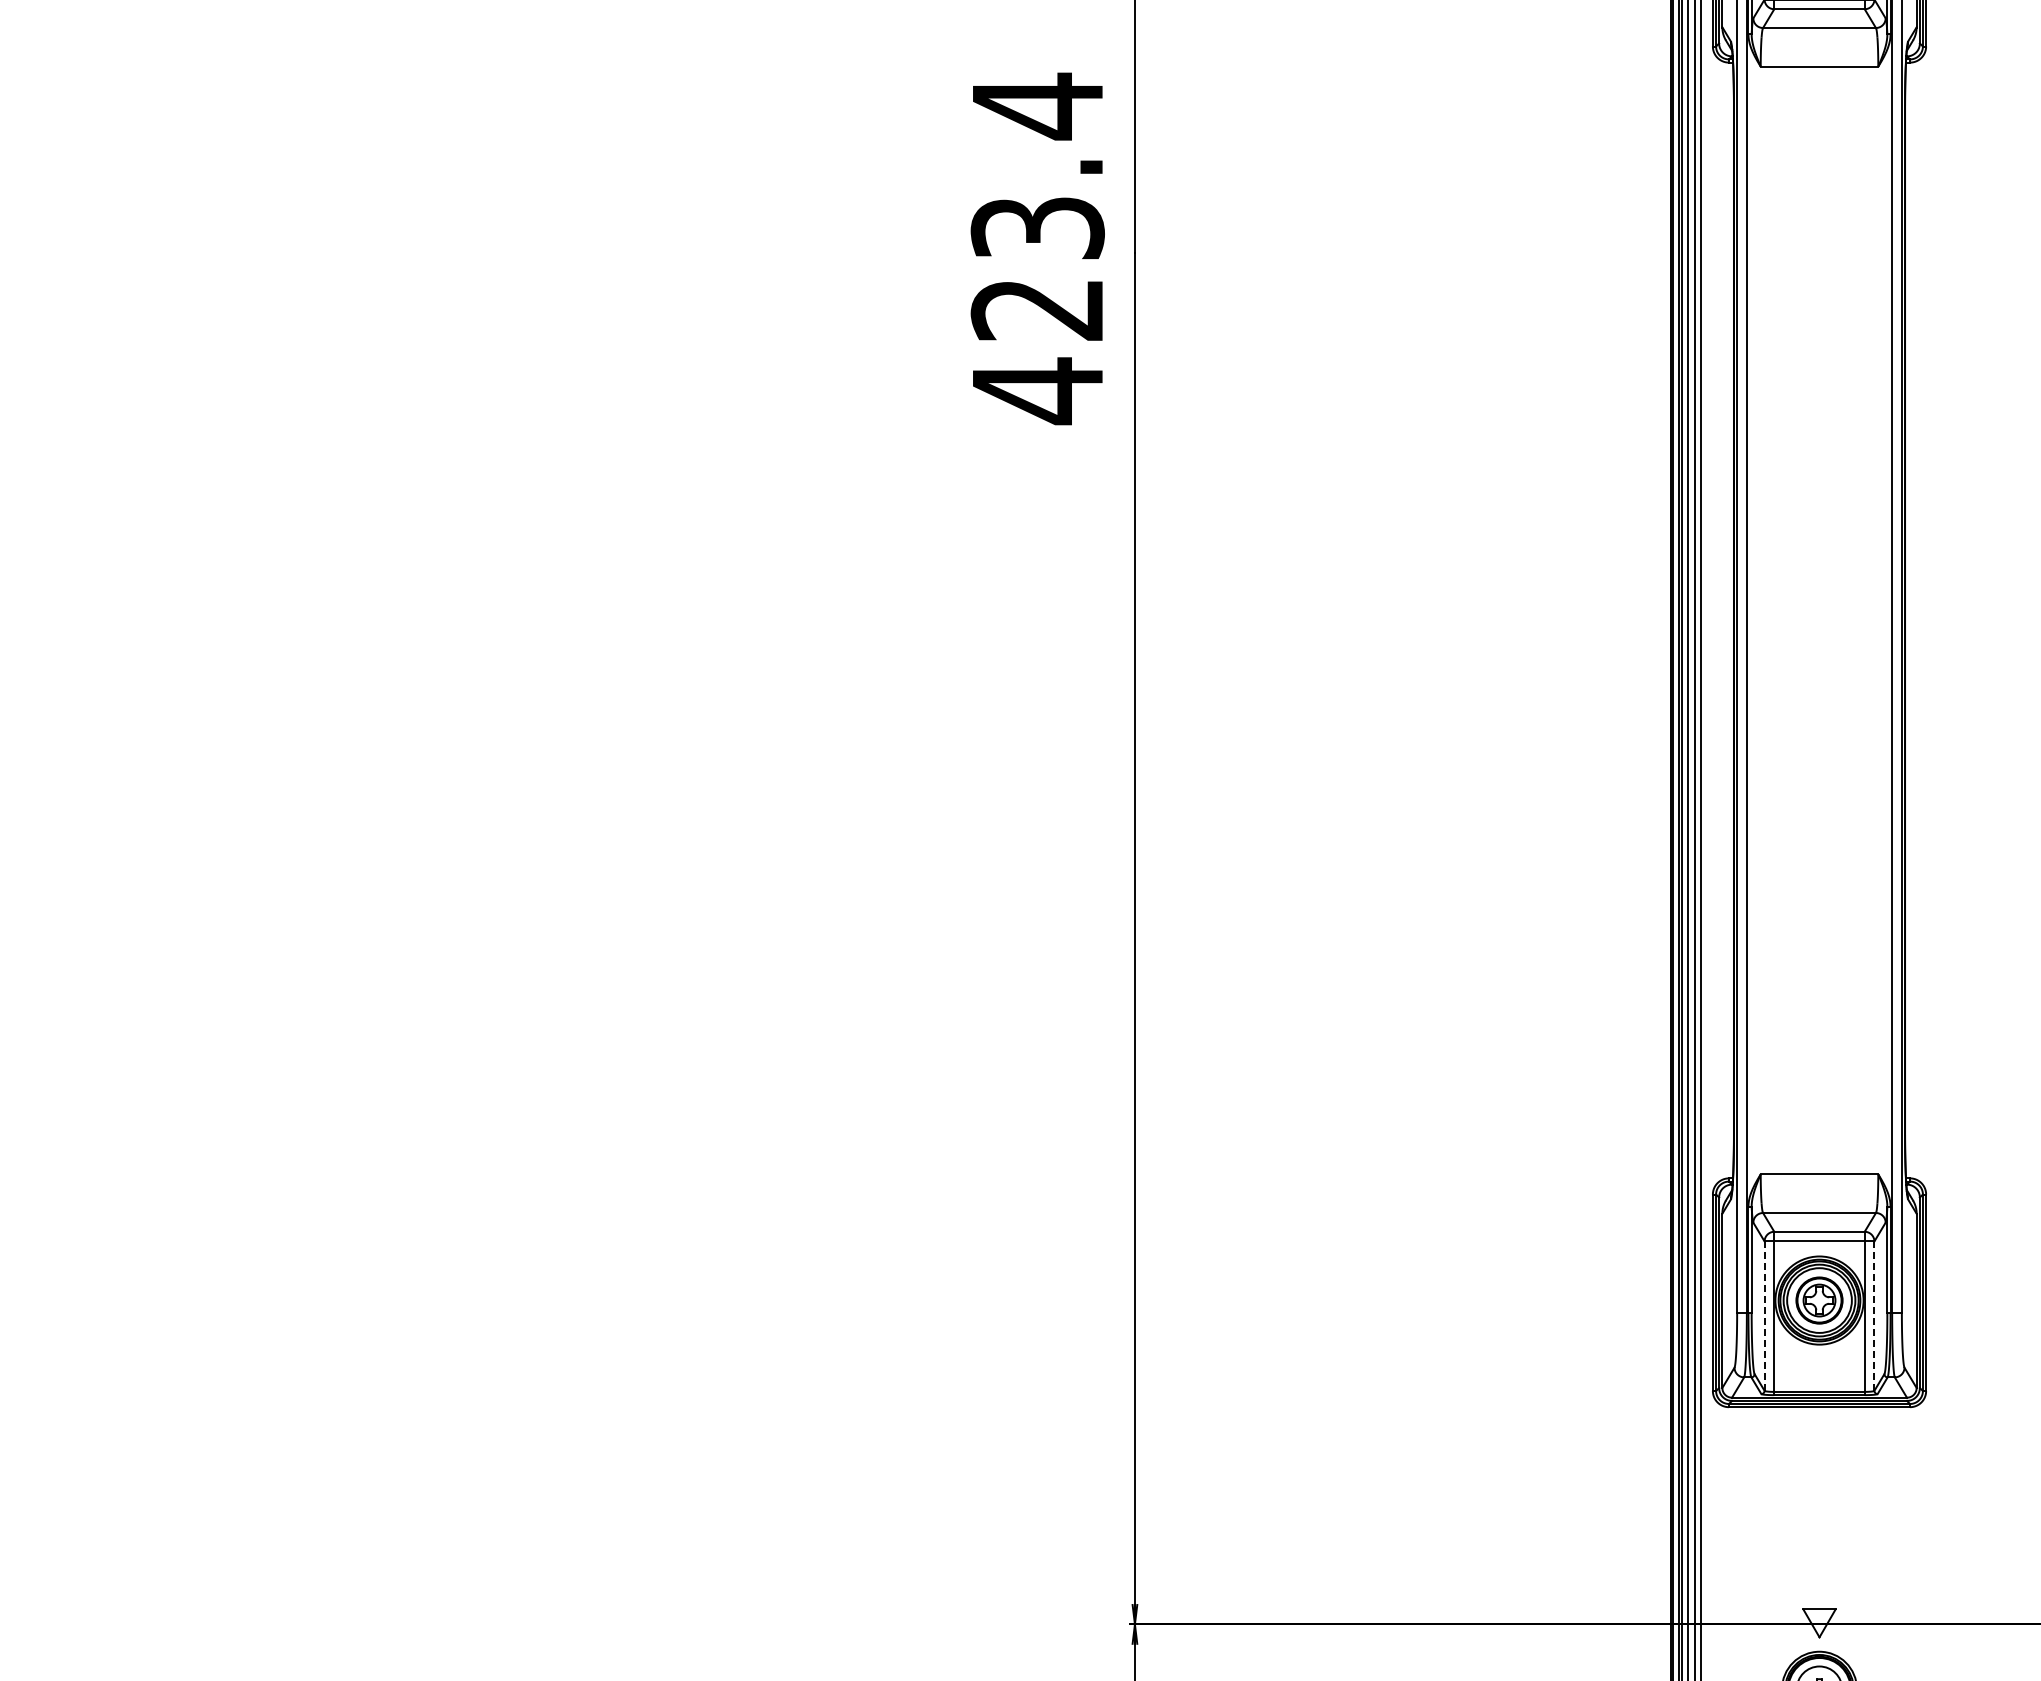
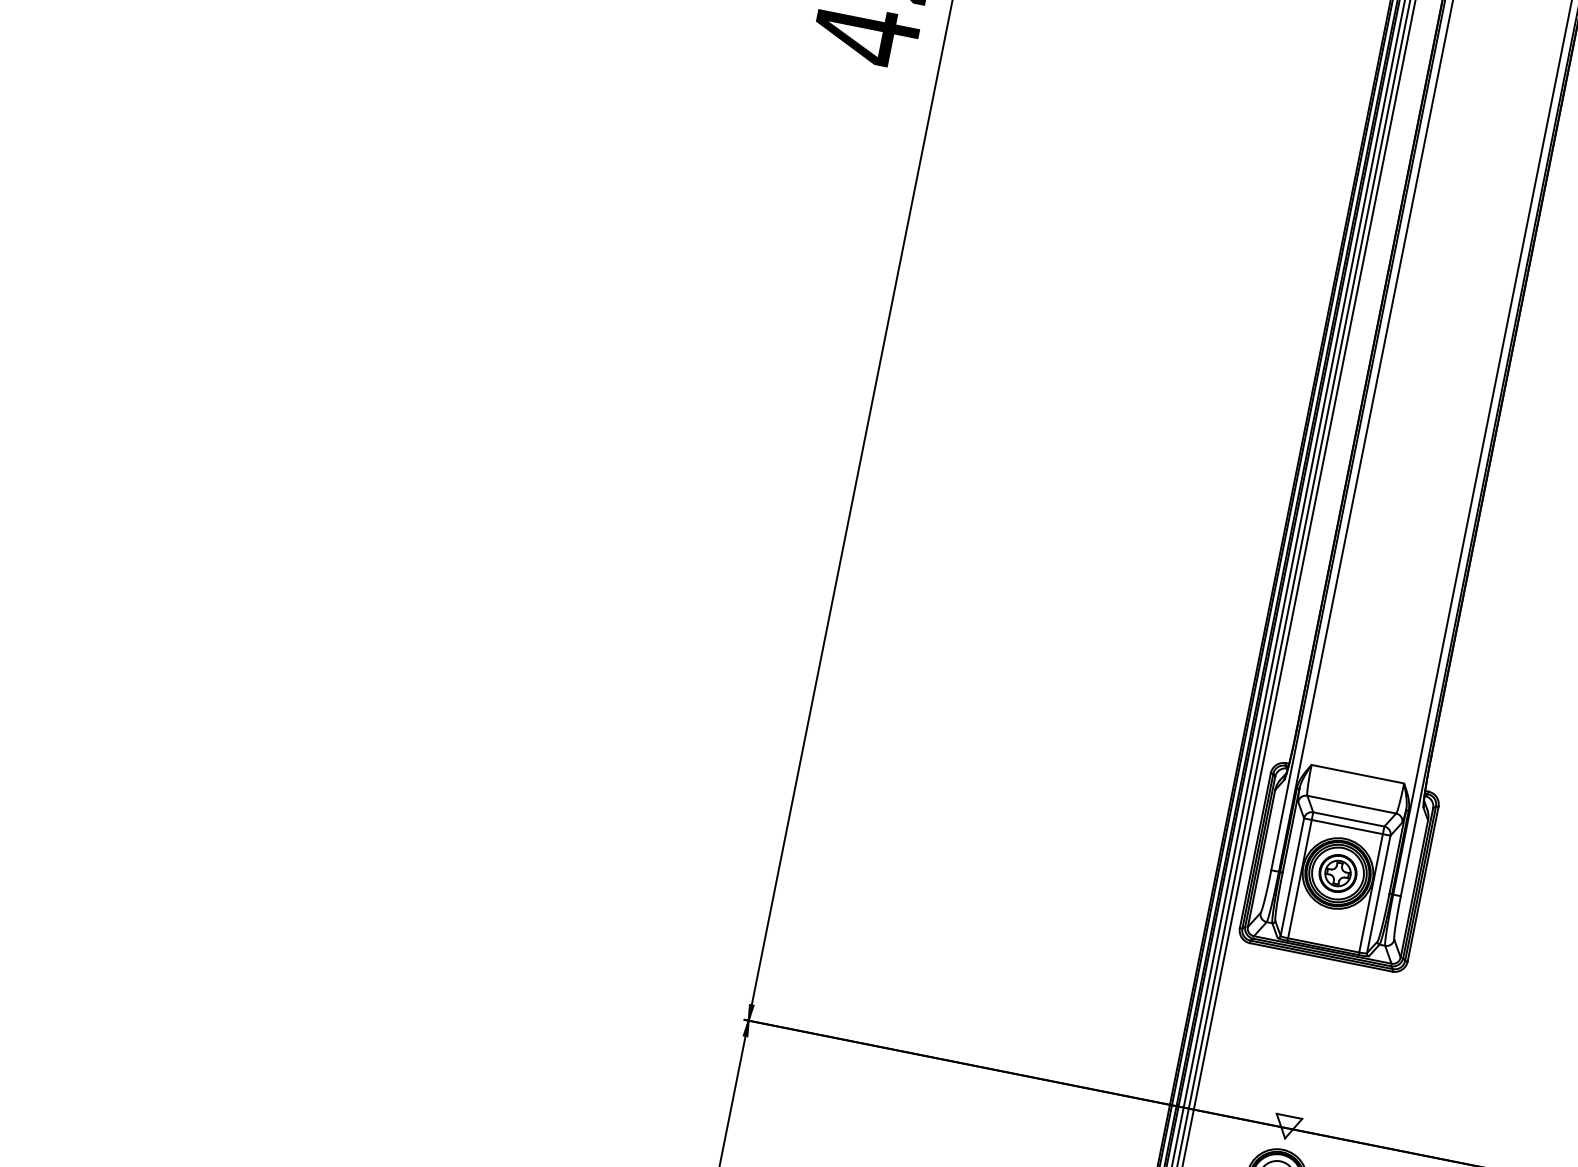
line: (1764, 1316) -> (1292, 877), dashed -> solid
line: (1874, 1316) -> (1378, 894), dashed -> solid

